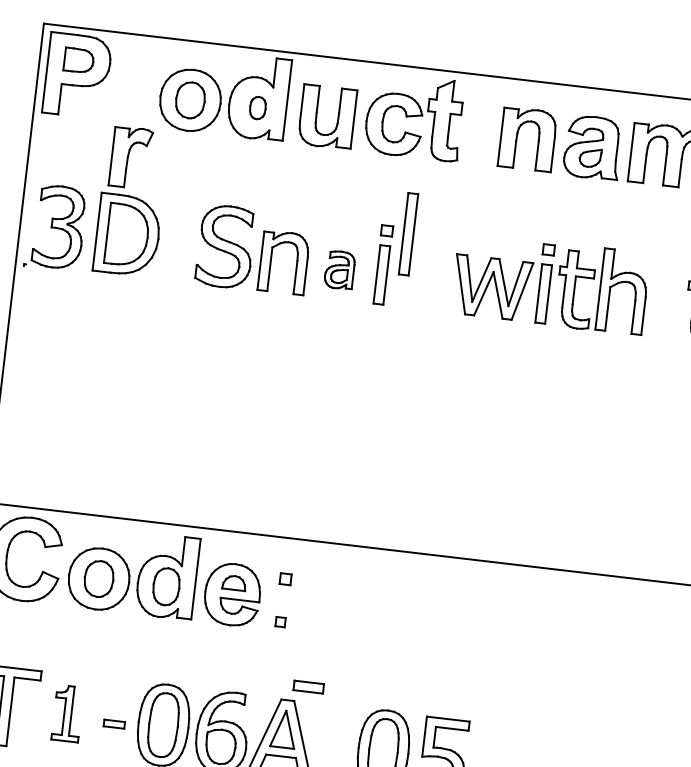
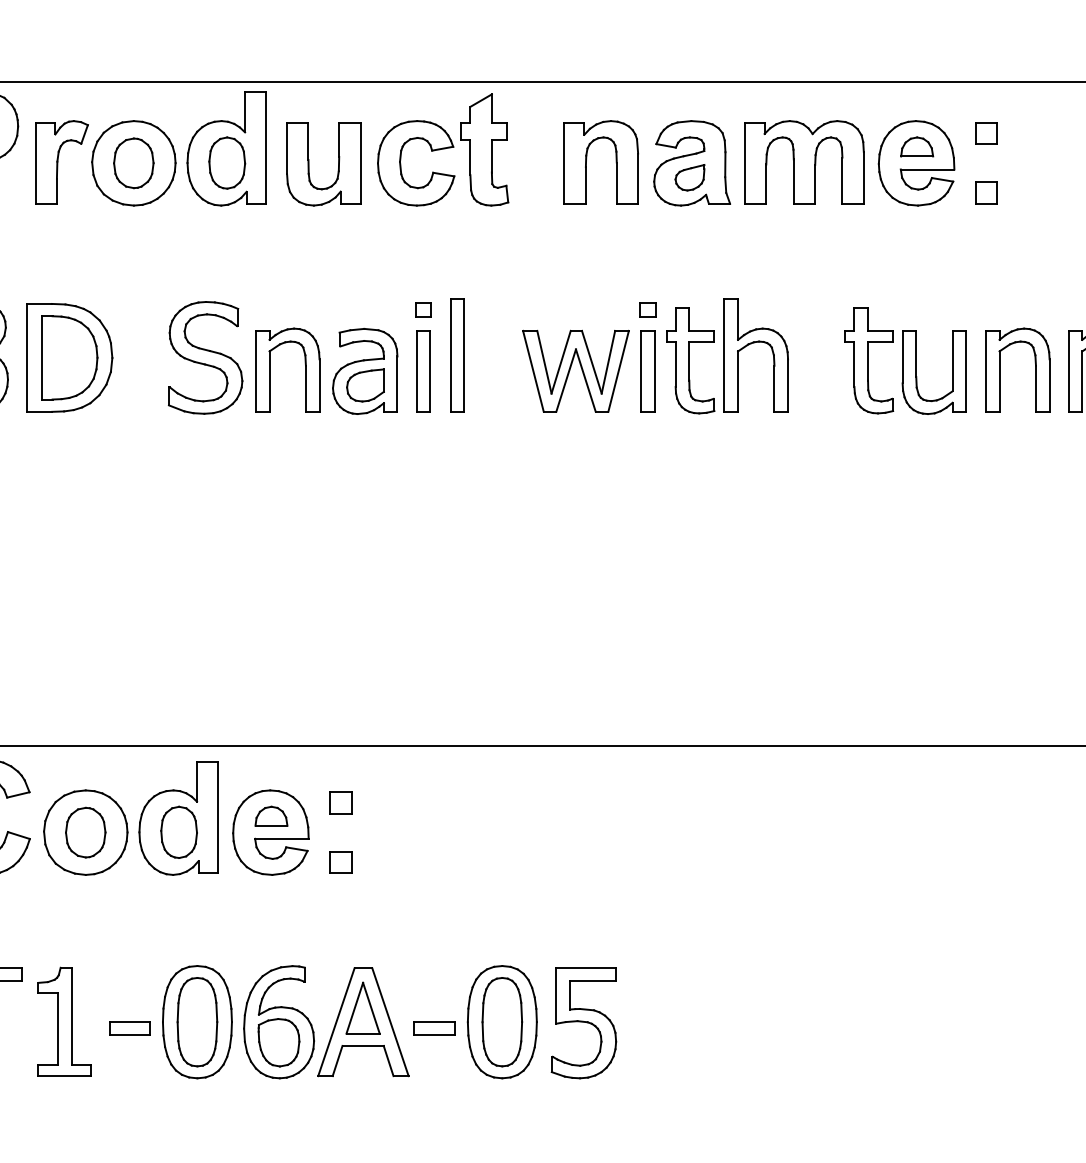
part: (258, 107) -> (227, 162), size x1.67
part: (130, 157) -> (61, 162), moved
part: (408, 234) -> (457, 355), moved
part: (339, 270) -> (365, 371), size x1.67
part: (285, 578) -> (340, 802), size x1.43
part: (280, 622) -> (340, 862), size x1.67
part: (308, 686) -> (434, 1028), moved
part: (67, 713) -> (64, 1021), size x1.43
part: (114, 723) -> (129, 1028), size x1.43

